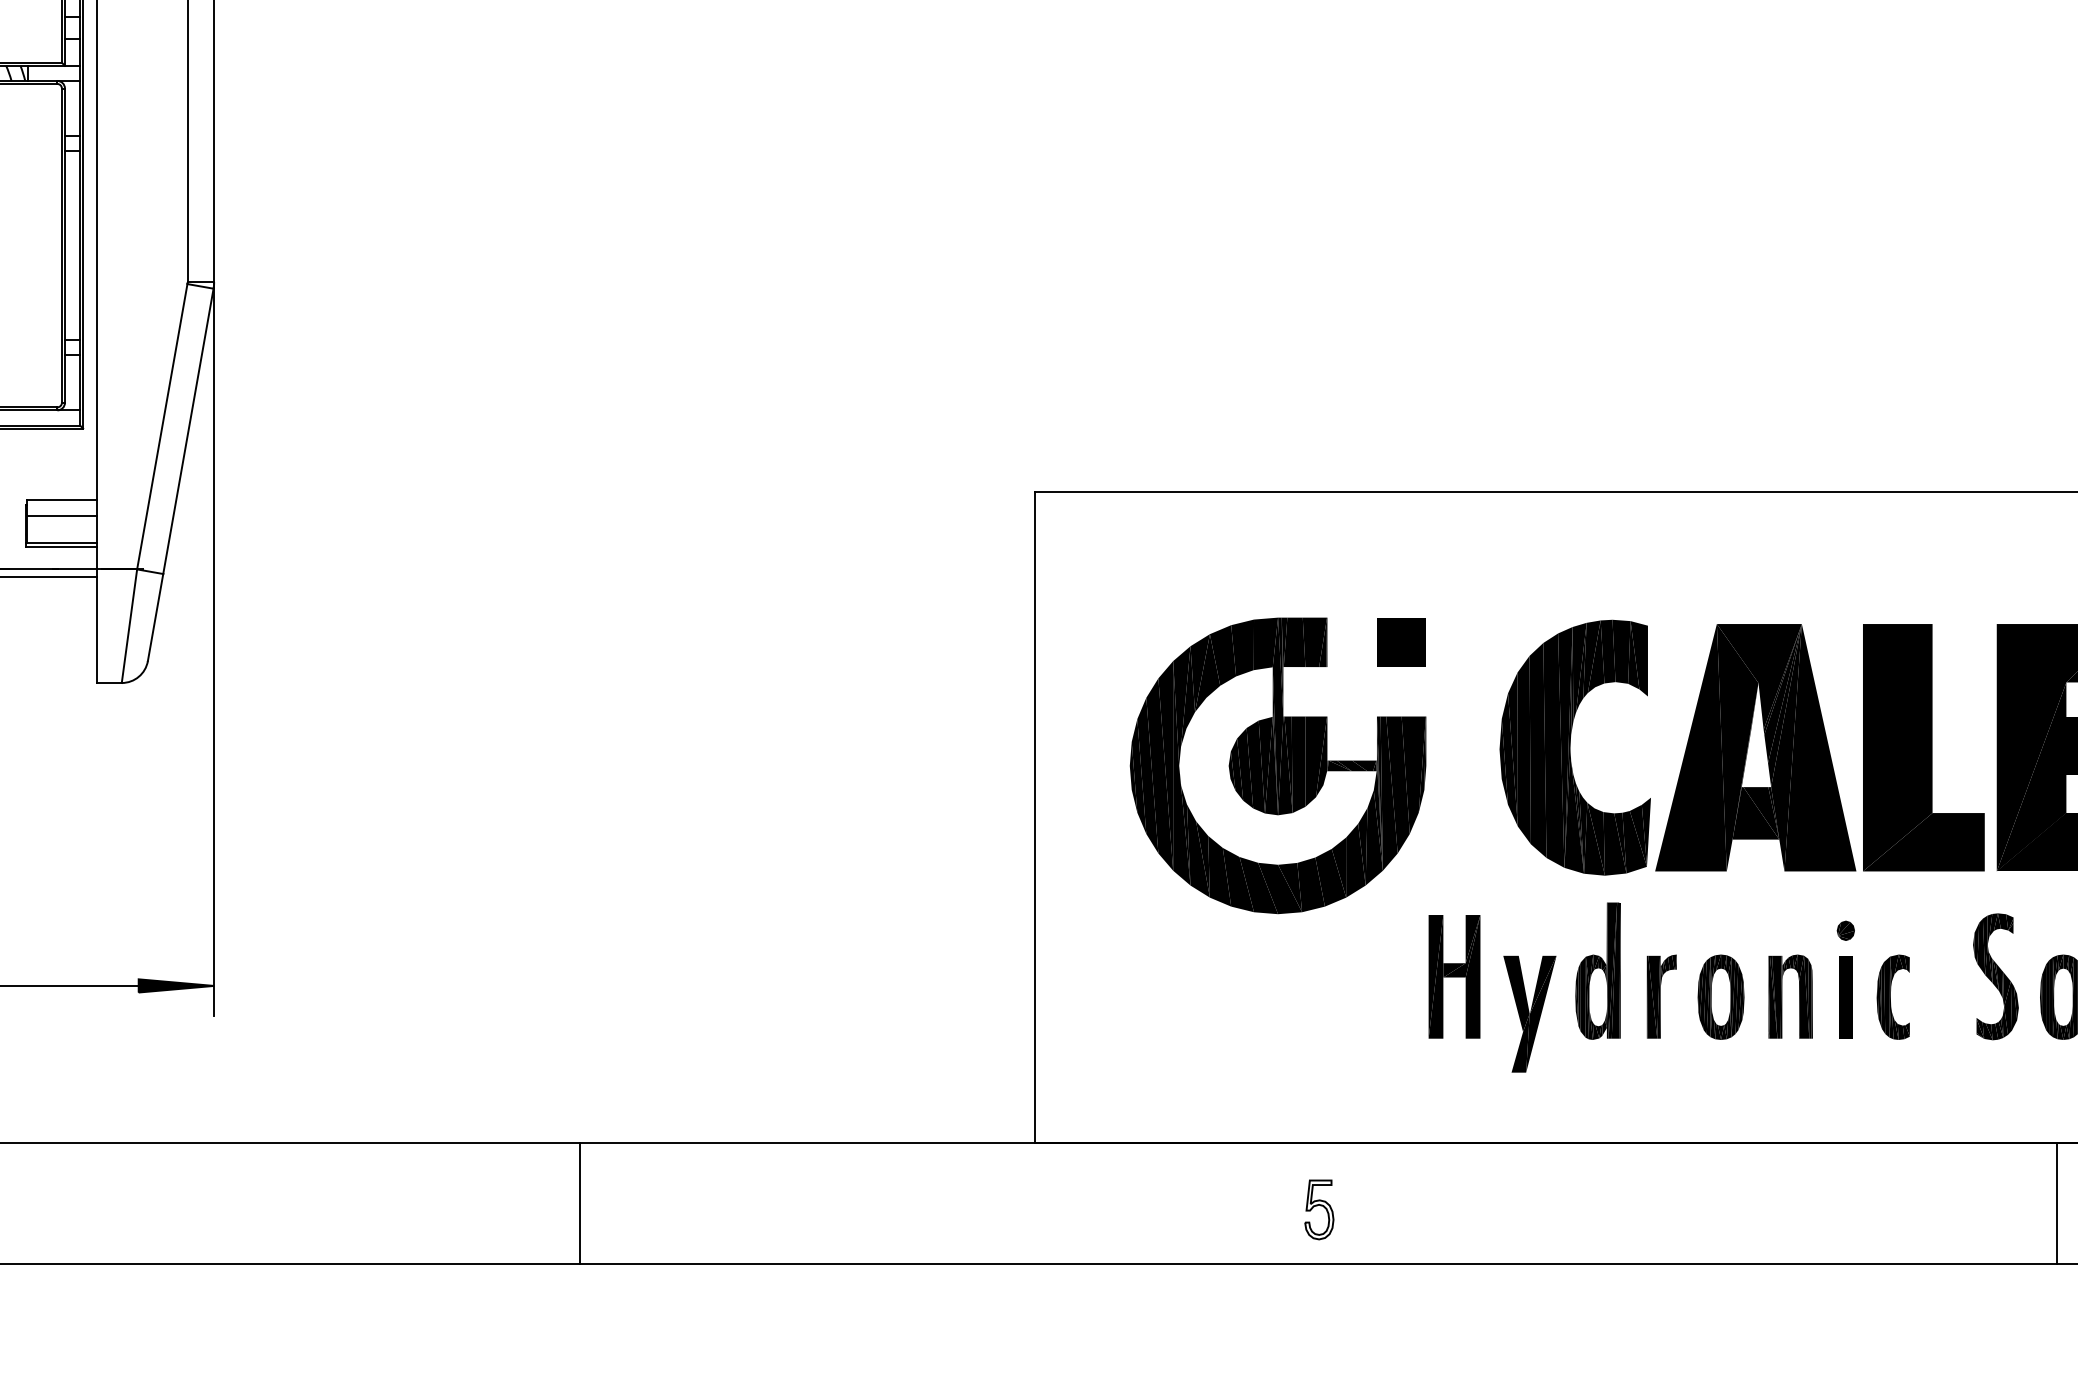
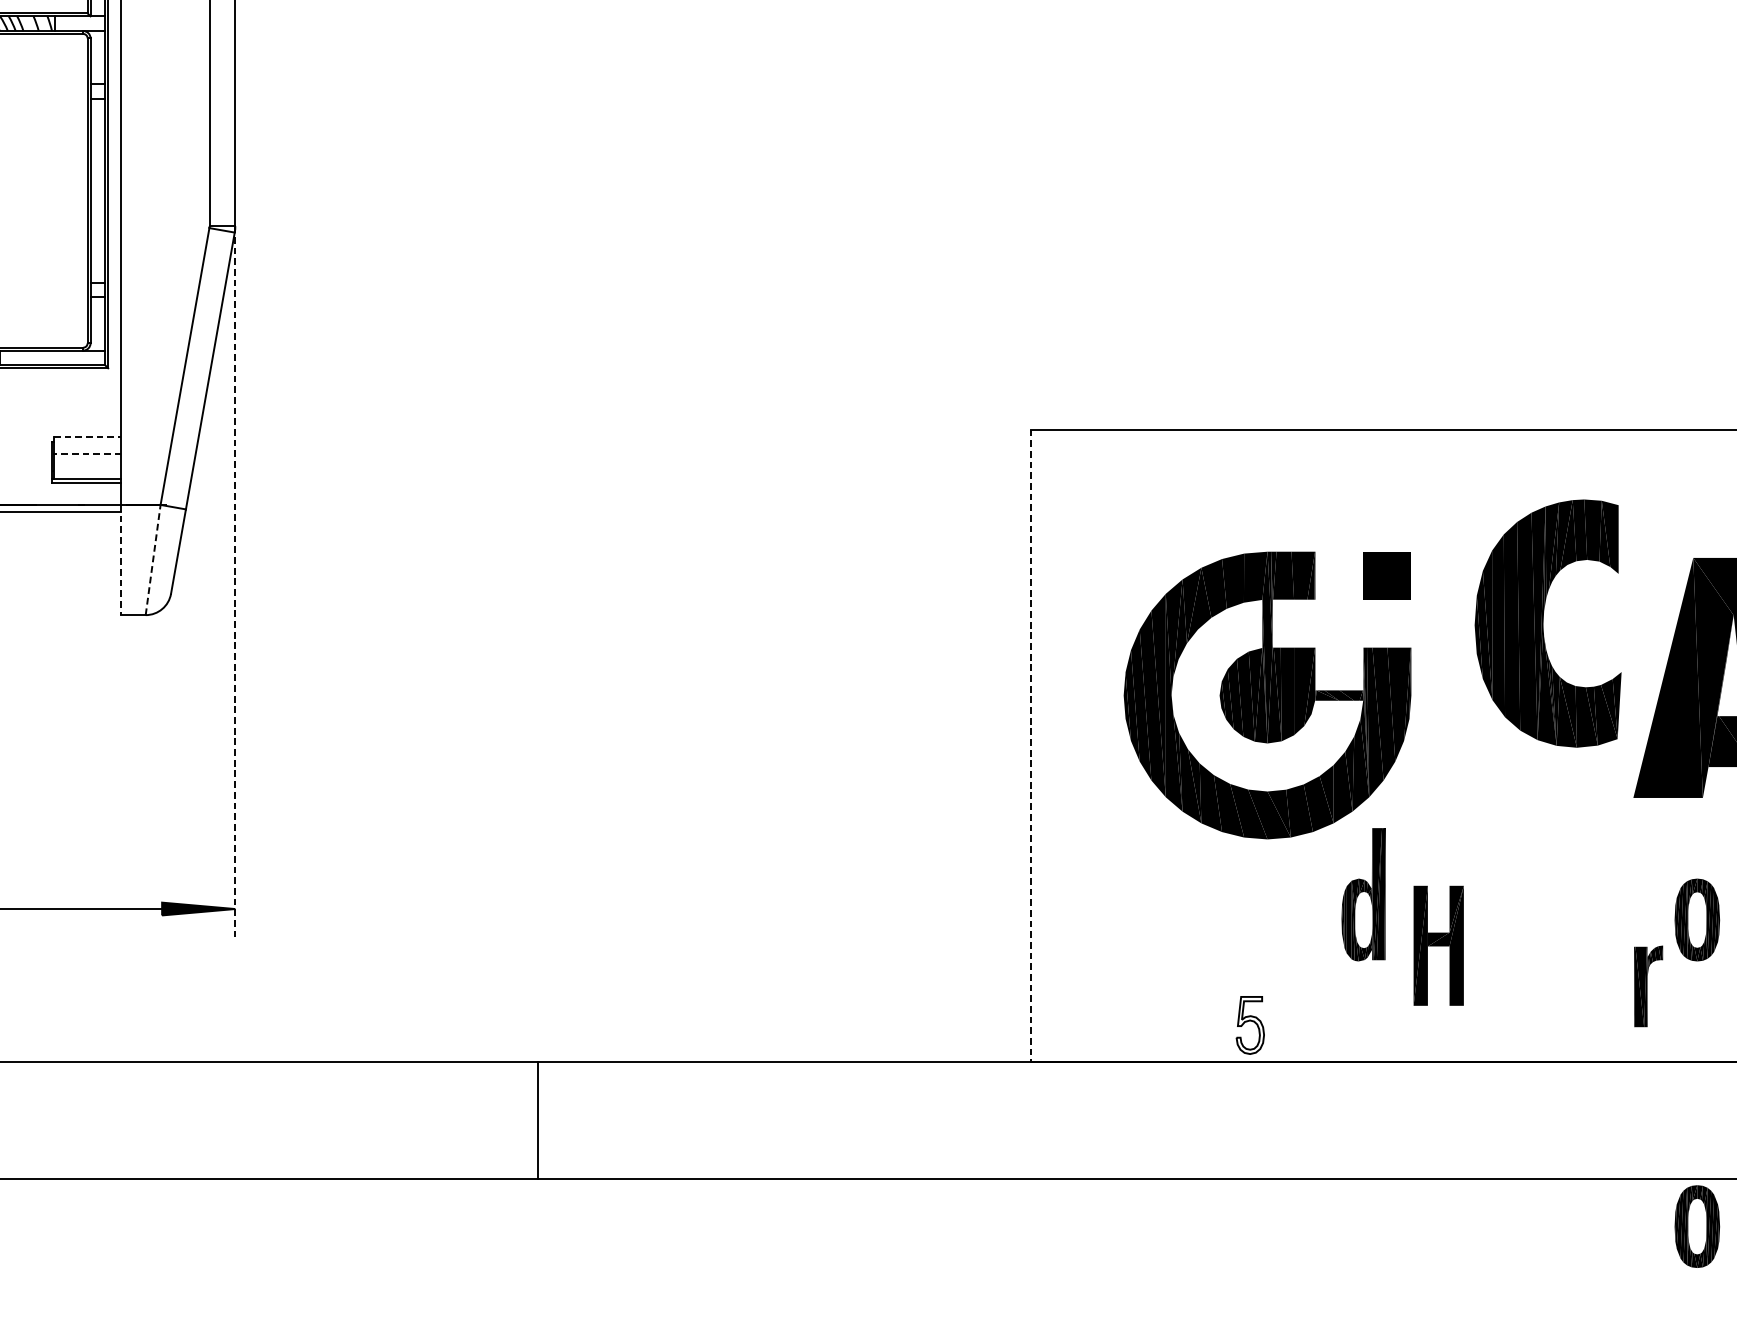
line: (61, 499) -> (87, 437), solid -> dashed
line: (61, 516) -> (87, 453), solid -> dashed
line: (129, 625) -> (153, 559), solid -> dashed
line: (96, 626) -> (121, 560), solid -> dashed
line: (214, 649) -> (235, 582), solid -> dashed
part: (1574, 747) -> (1547, 623), moved
line: (1034, 817) -> (1031, 745), solid -> dashed
part: (1597, 970) -> (1363, 894), moved
part: (1454, 976) -> (1438, 945), moved
part: (1661, 996) -> (1648, 986), moved
part: (1529, 1013) -> (1511, 935), removed
line: (580, 1203) -> (538, 1120), moved
part: (1319, 1209) -> (1250, 1025), moved
part: (1720, 1312) -> (1696, 1225), added

